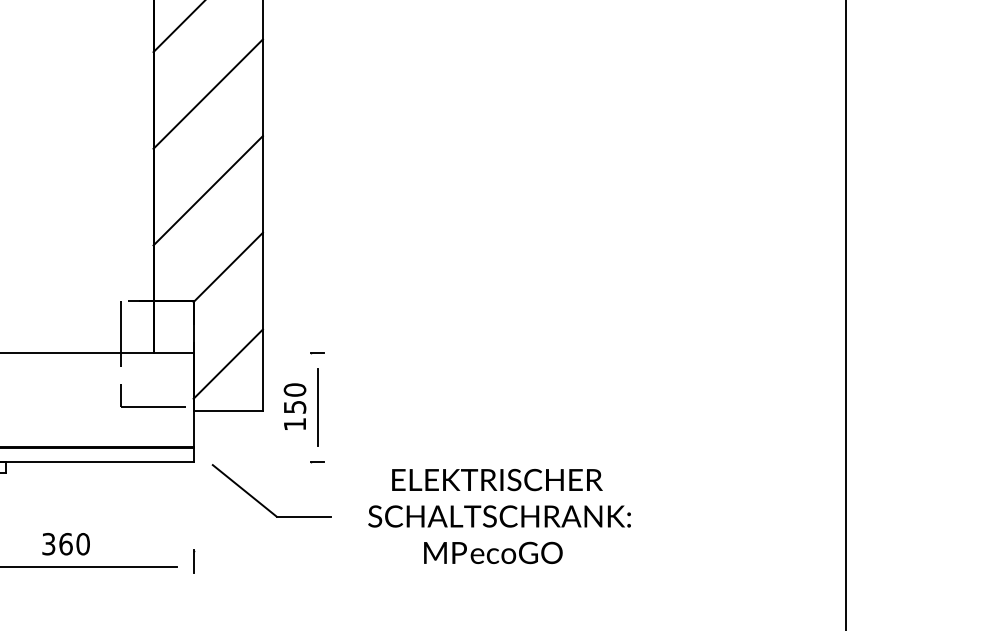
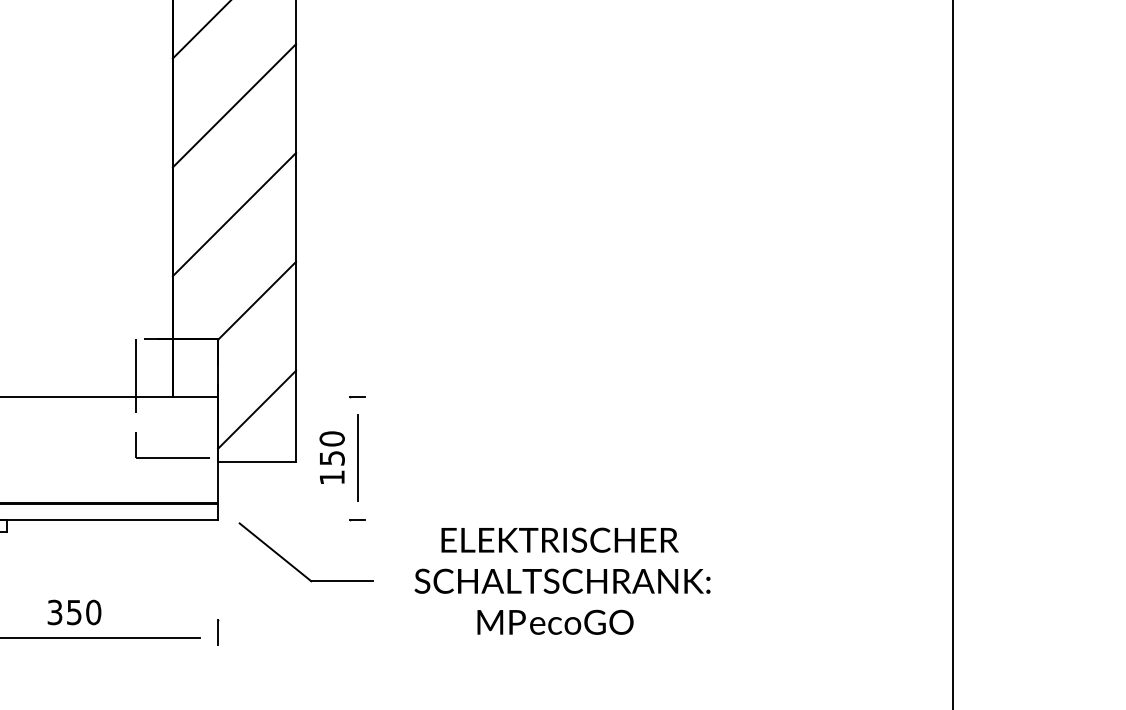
text: (65, 544) -> (73, 612), 360 -> 350

